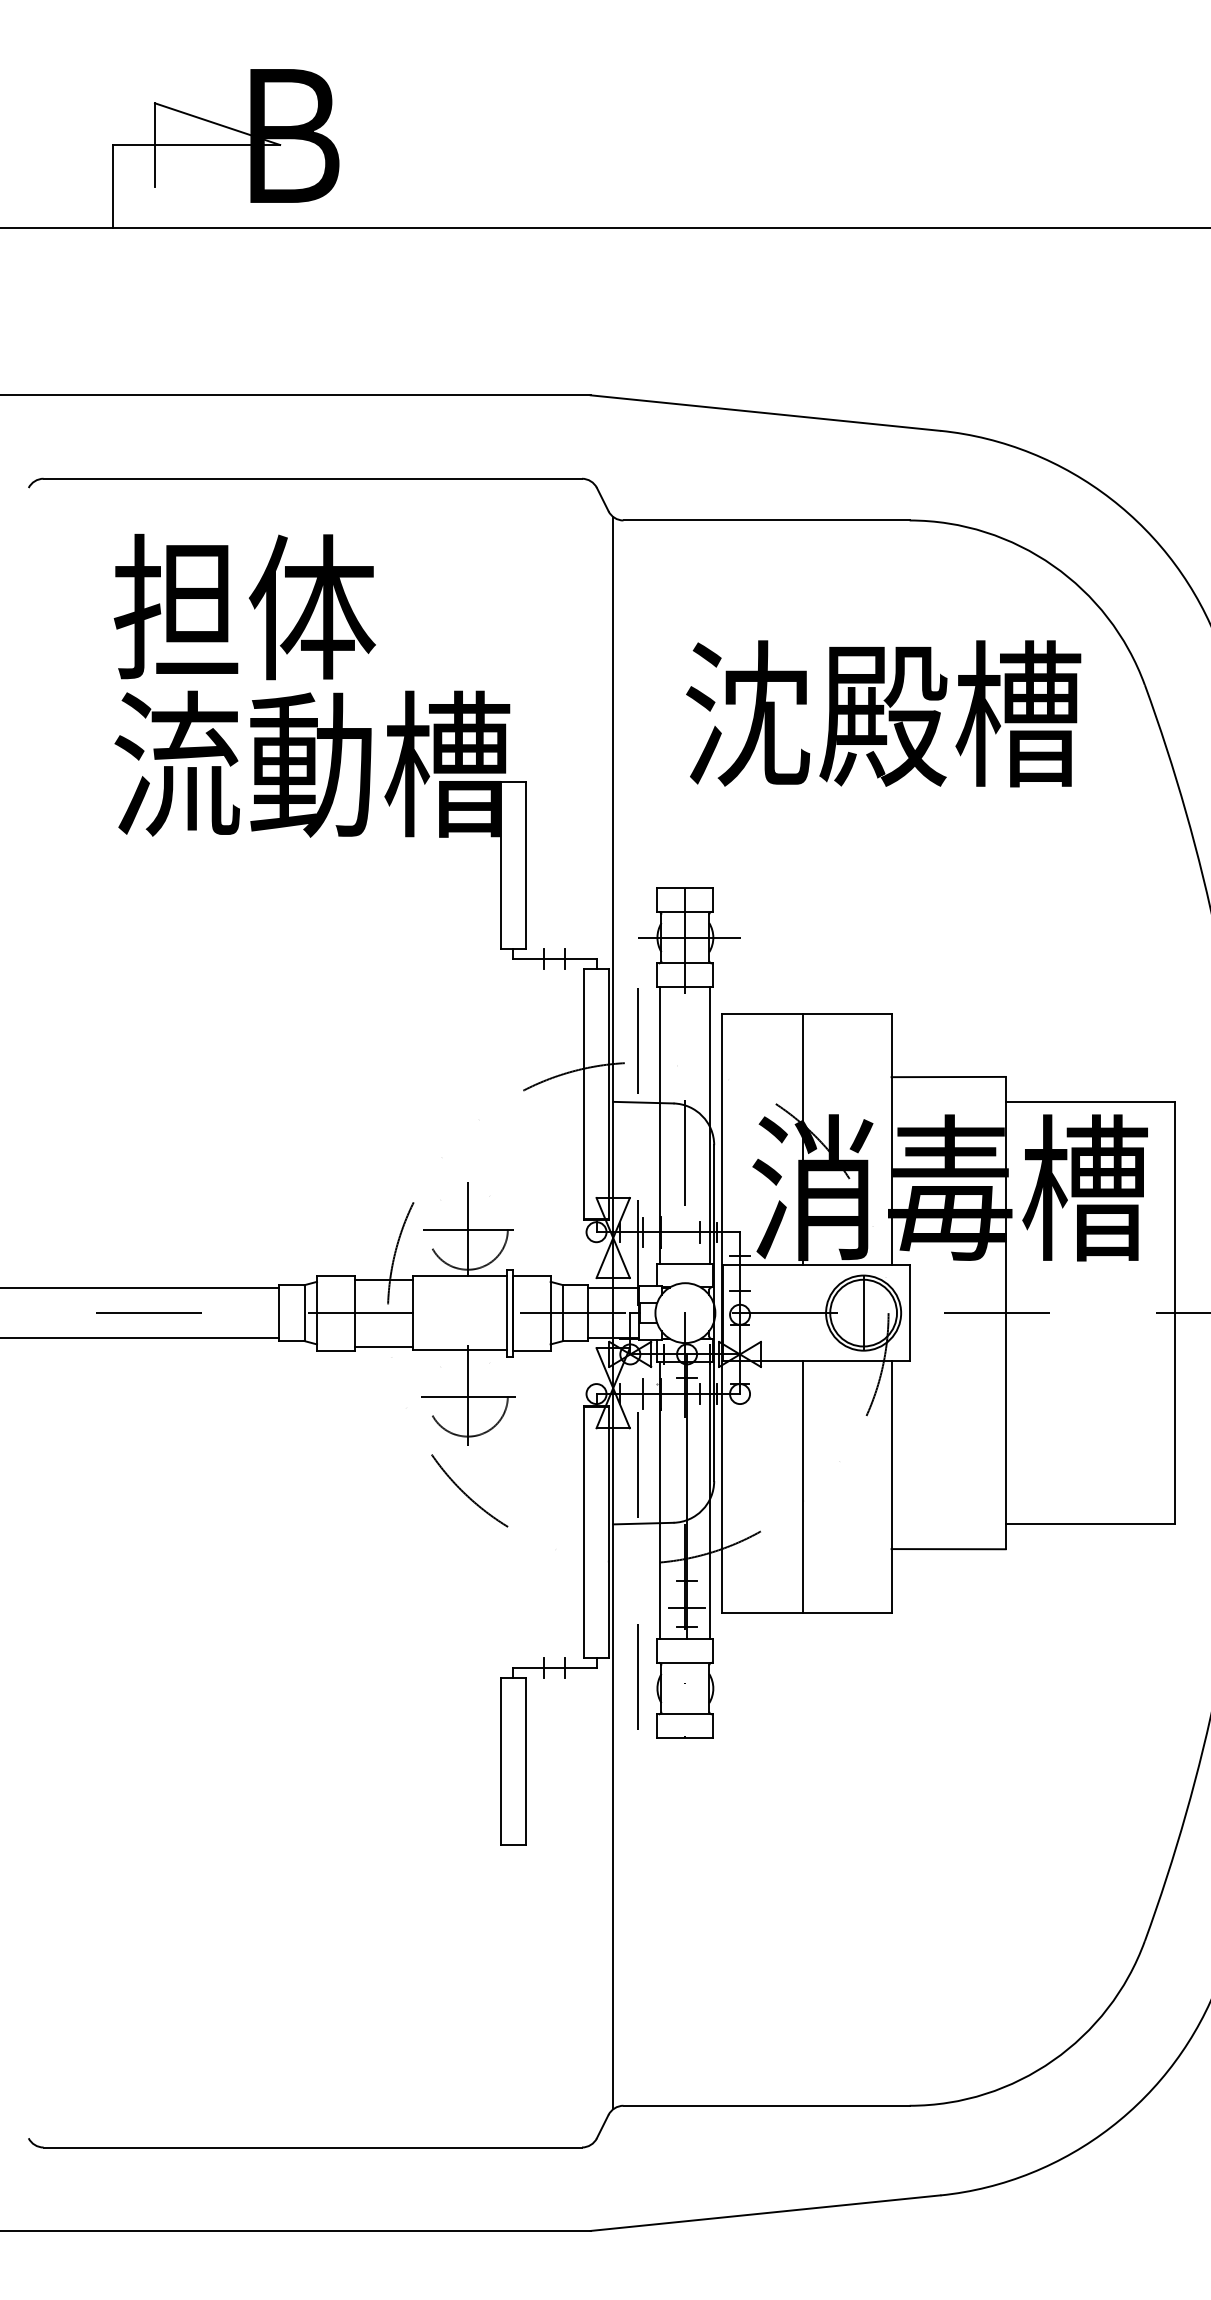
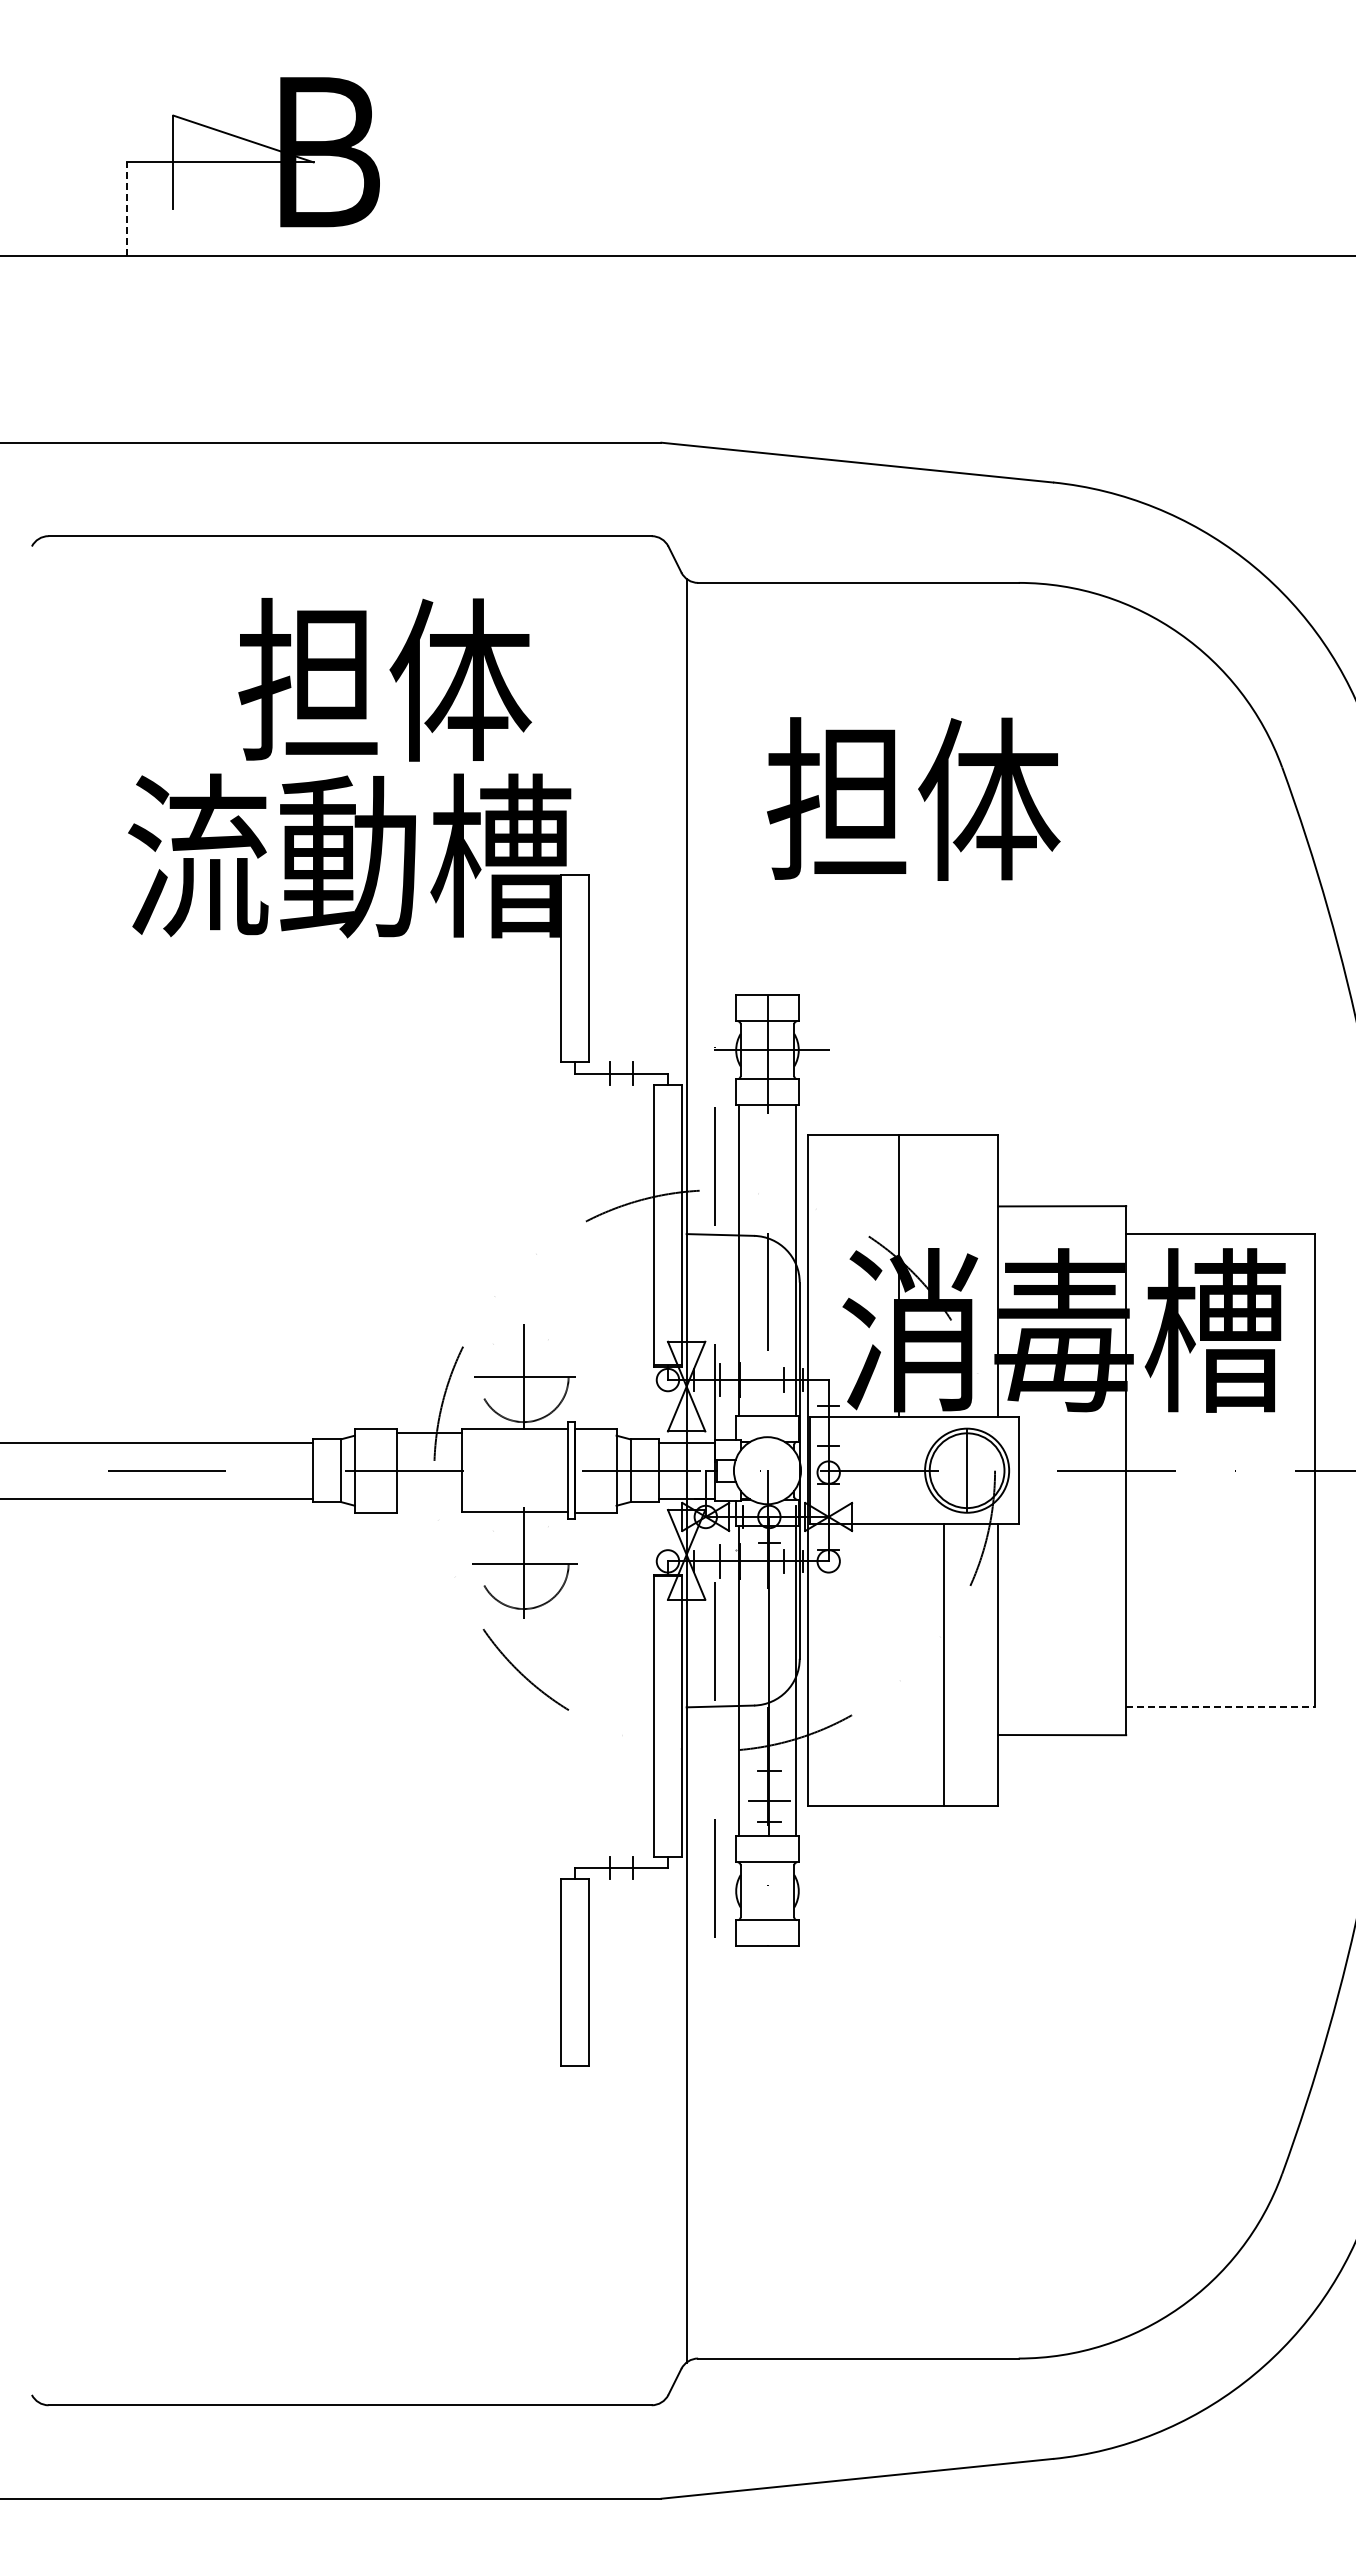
line: (113, 187) -> (126, 209), solid -> dashed
text: (244, 606) -> (384, 679), moved
text: (882, 713) -> (988, 799), 沈殿槽 -> 担体
line: (383, 1346) -> (429, 1508), removed
line: (802, 1487) -> (943, 1665), moved
line: (1089, 1524) -> (1220, 1707), solid -> dashed

